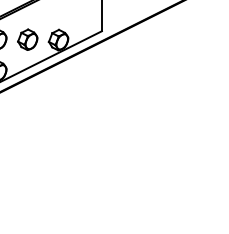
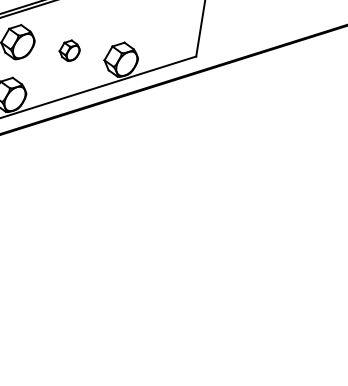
part: (27, 39) -> (69, 50), size x0.6

